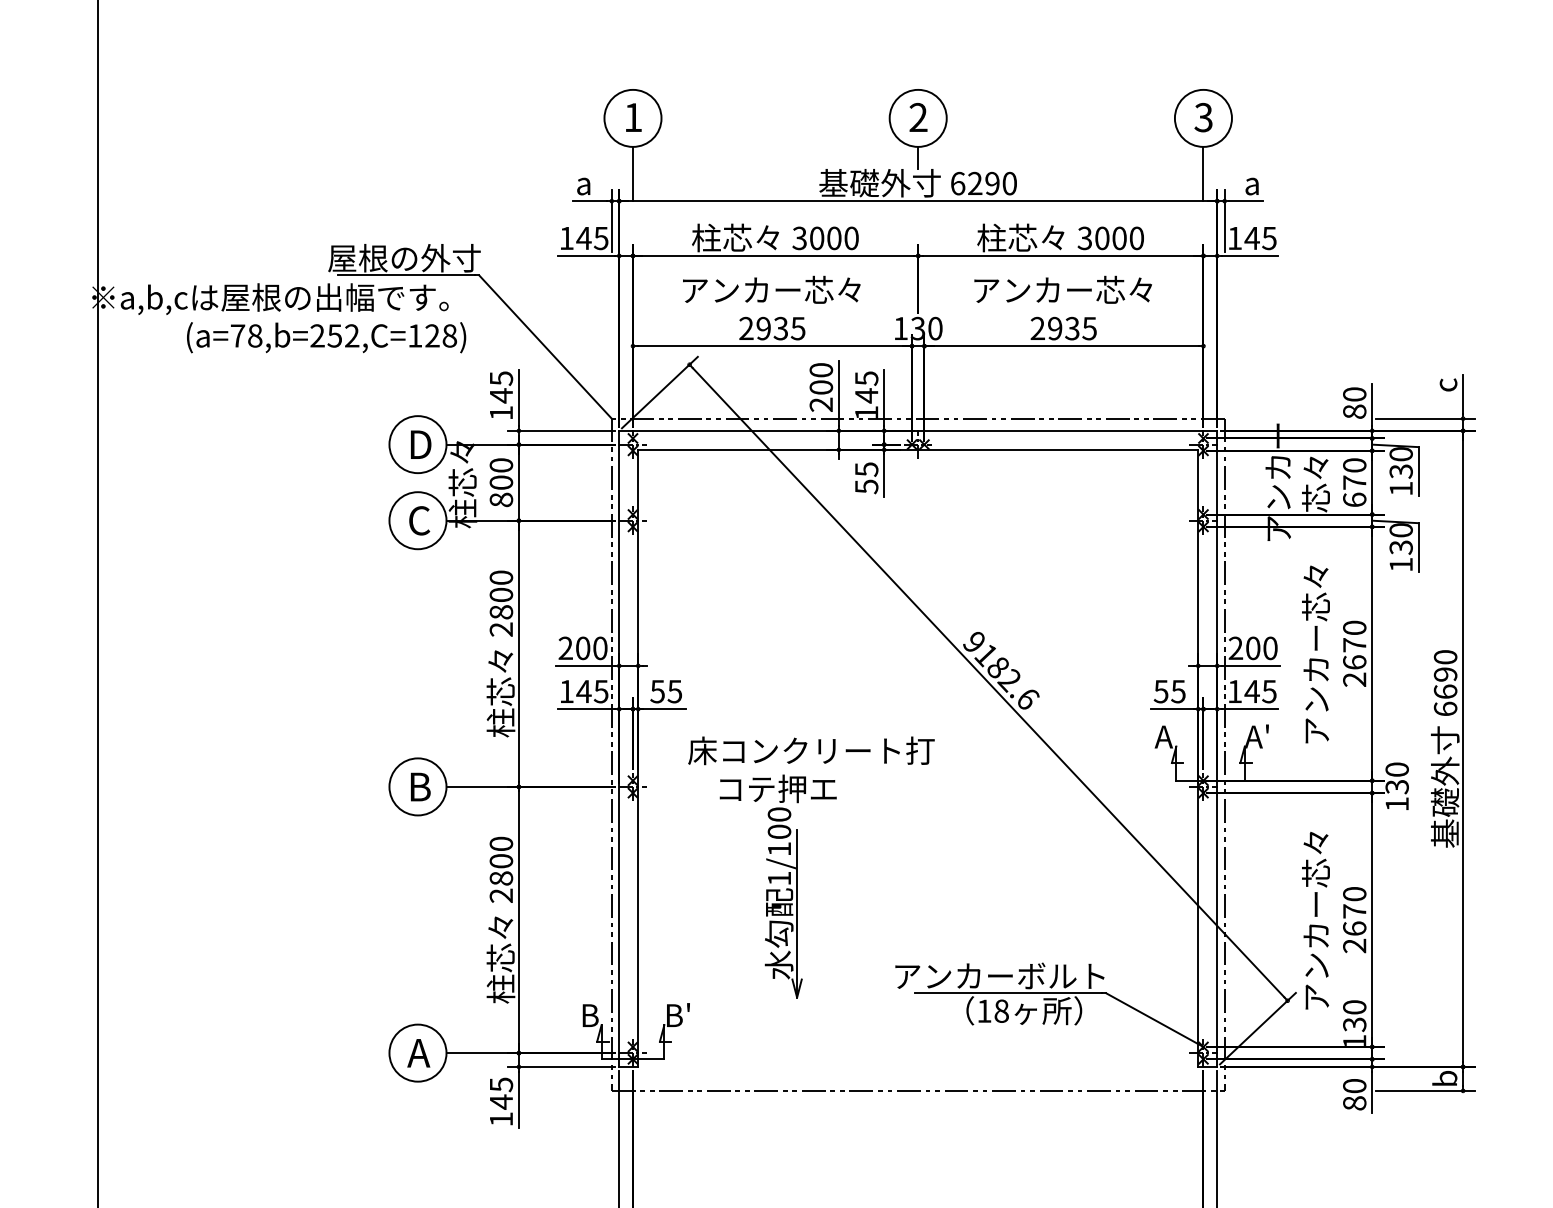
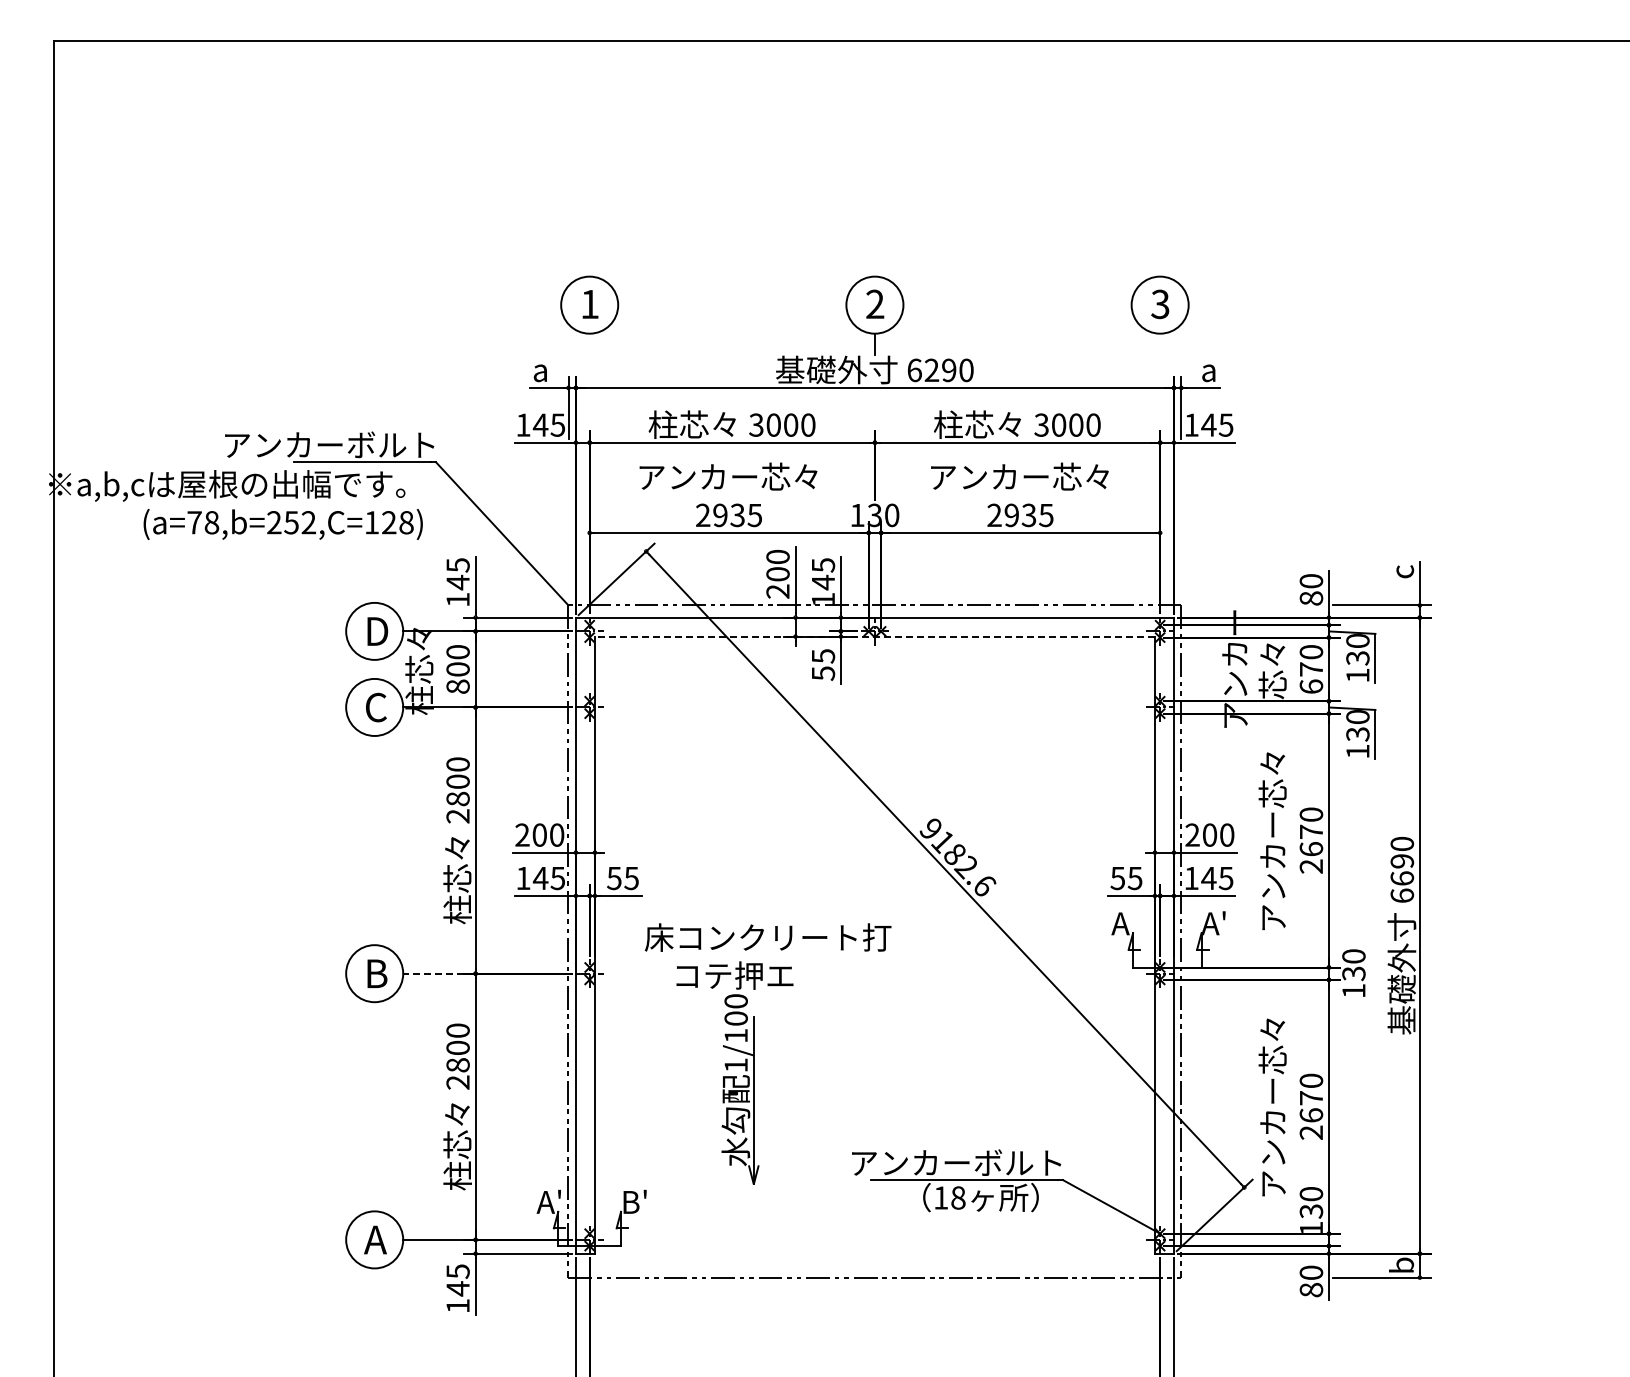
line: (632, 173) -> (589, 360), removed
line: (1203, 173) -> (1160, 360), removed
text: (374, 257) -> (331, 444), 屋根の外寸 -> アンカーボルト
line: (917, 449) -> (874, 636), solid -> dashed
line: (476, 786) -> (433, 973), solid -> dashed
text: (591, 1014) -> (548, 1201), B -> A'

